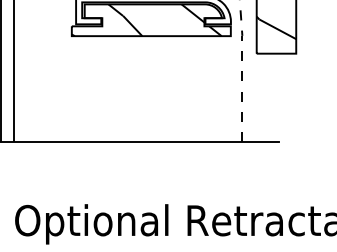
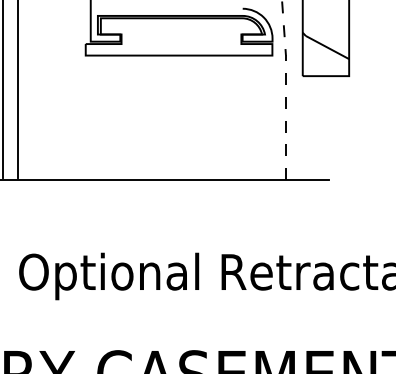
hatch: (146, 19) -> (173, 36), removed

